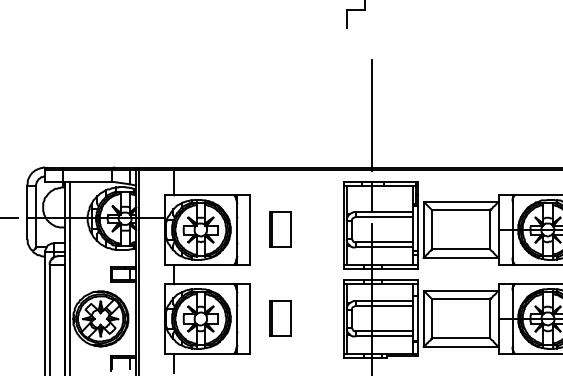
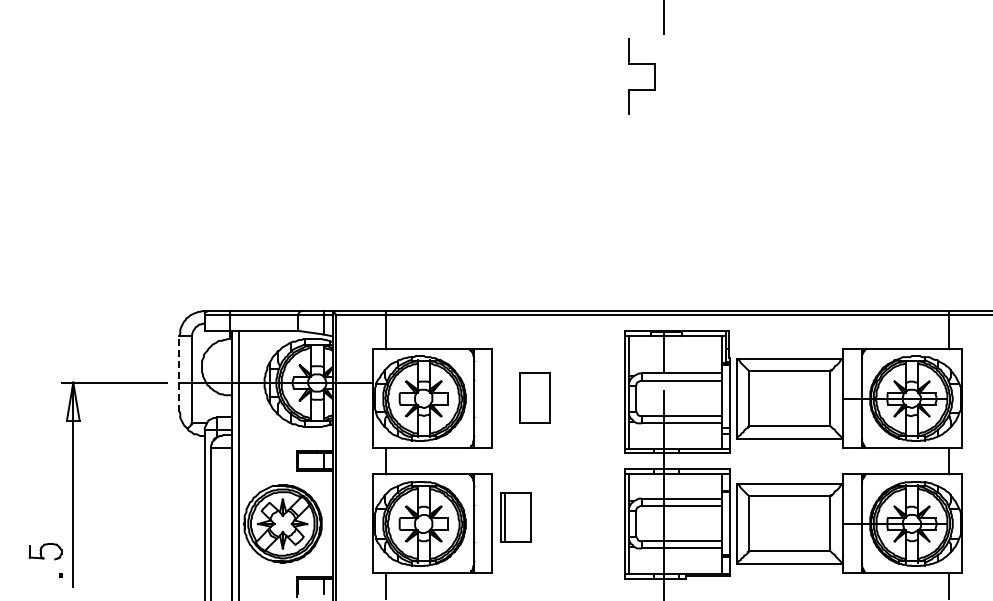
line: (372, 115) -> (664, 237), removed
line: (27, 211) -> (179, 373), solid -> dashed
line: (271, 229) -> (523, 398), removed
part: (279, 318) -> (515, 517), moved

